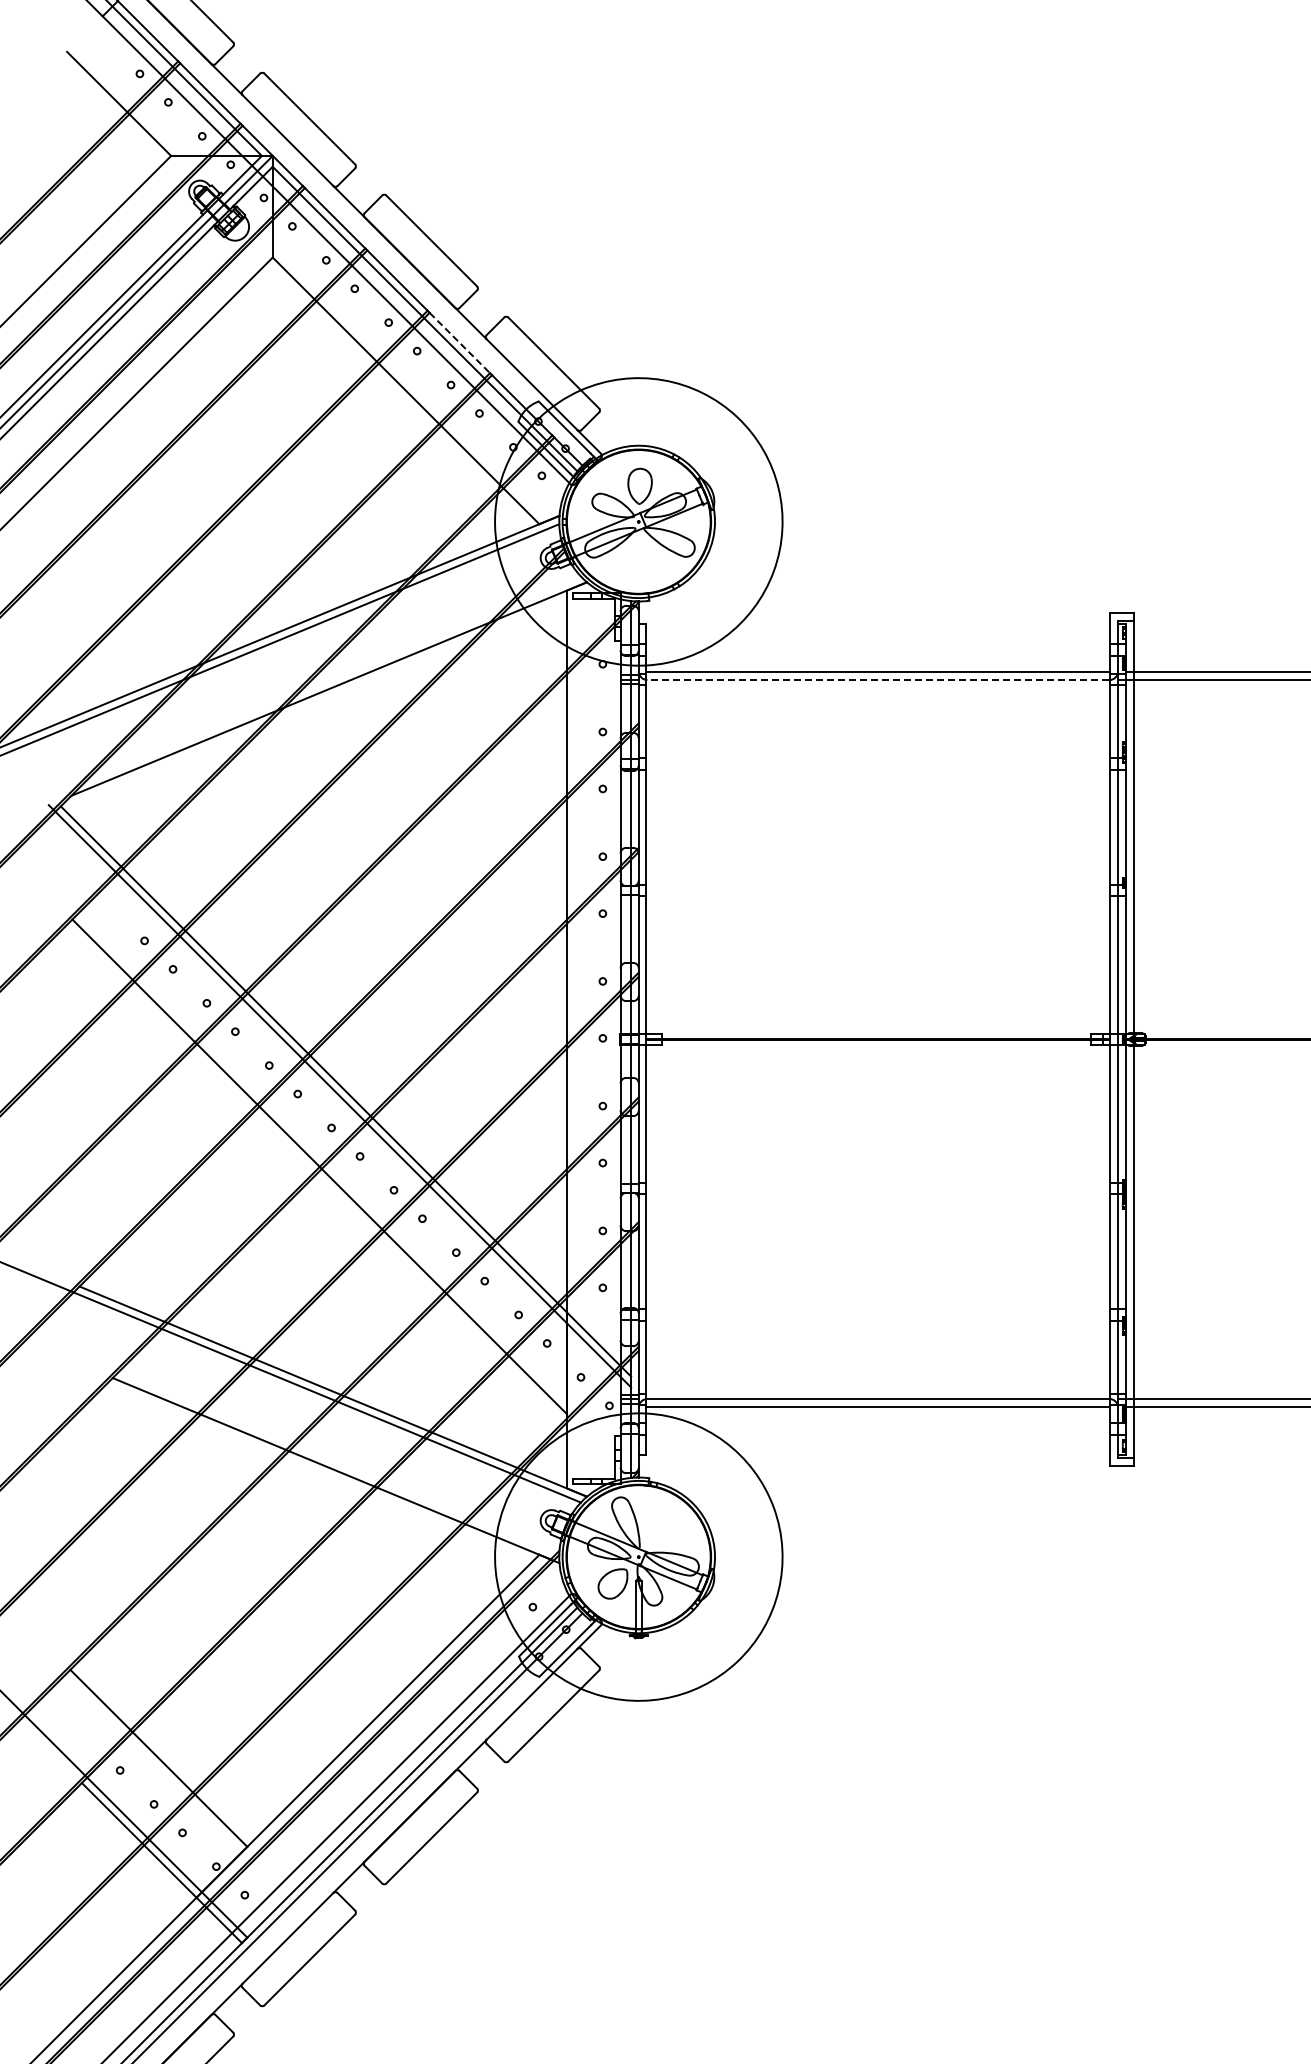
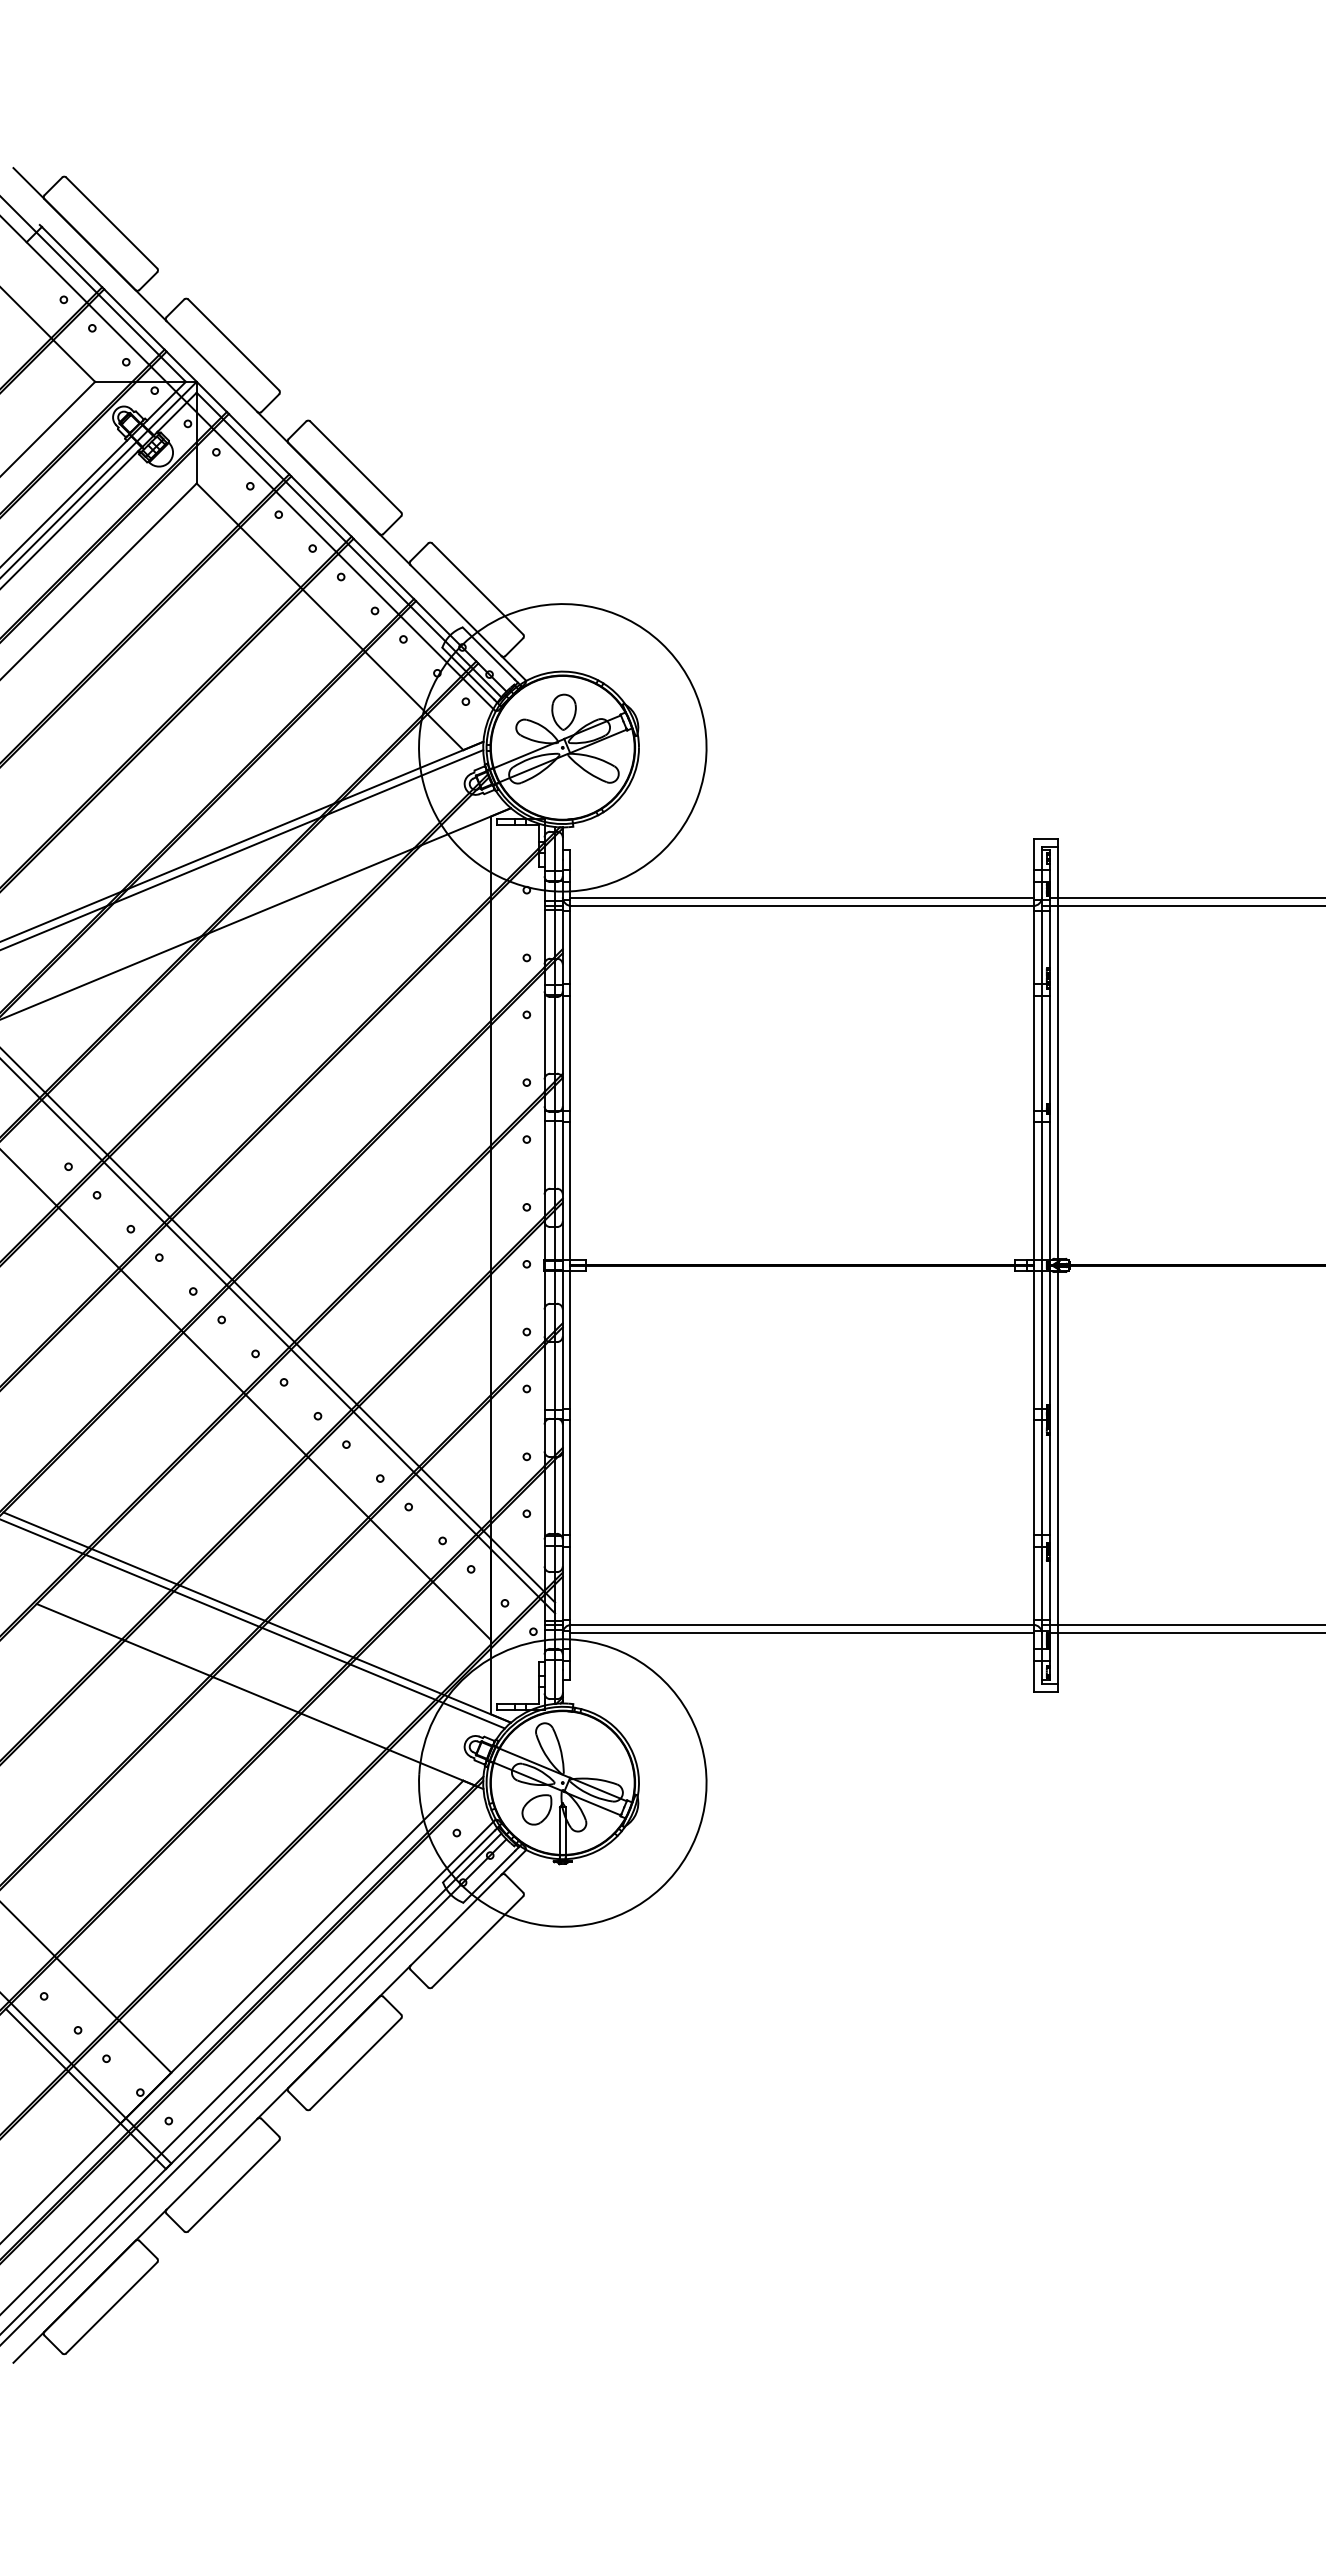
line: (459, 342) -> (383, 568), dashed -> solid
line: (878, 680) -> (802, 906), dashed -> solid

